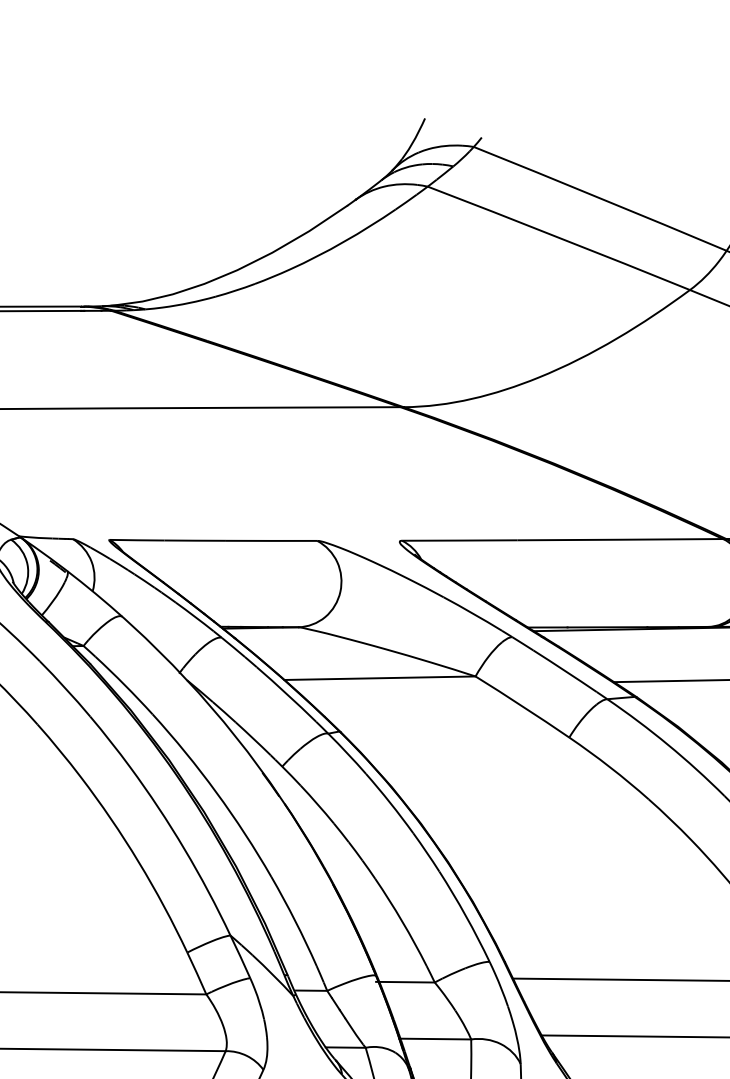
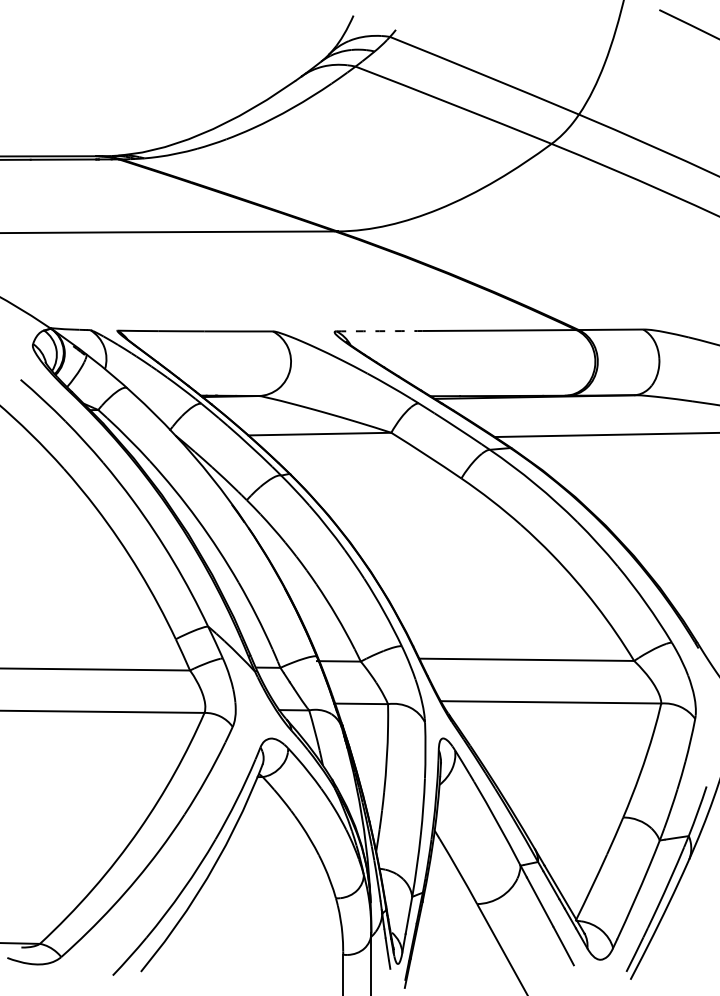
arc: (459, 540) -> (379, 331), solid -> dashed

